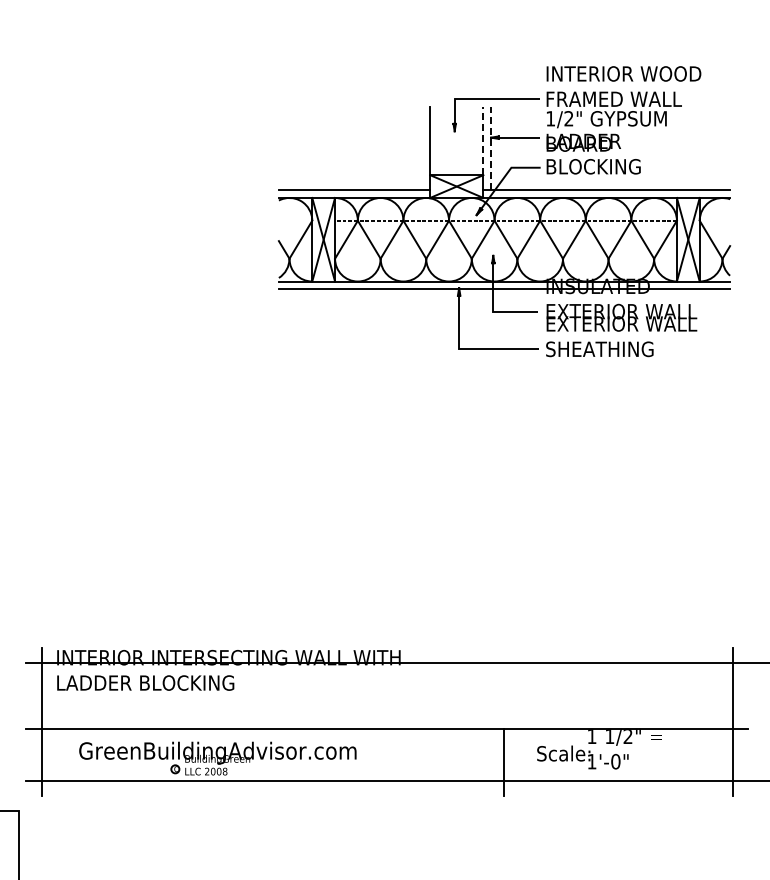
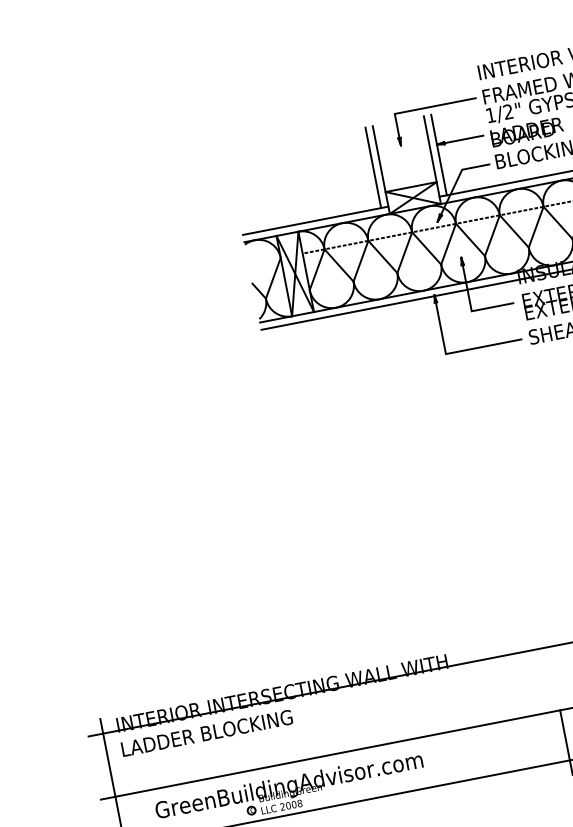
line: (483, 140) -> (430, 148), dashed -> solid
line: (422, 148) -> (373, 167), added
line: (491, 148) -> (439, 154), dashed -> solid

